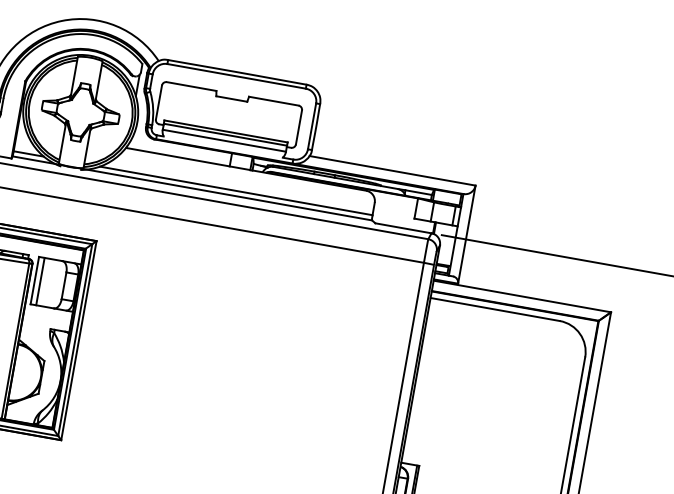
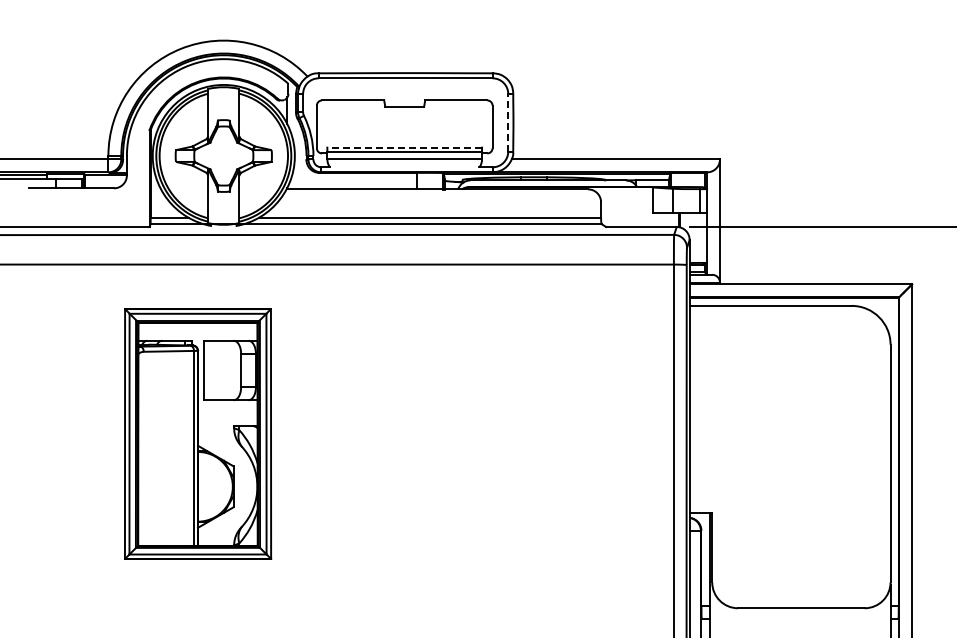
line: (312, 126) -> (508, 122), solid -> dashed
line: (225, 131) -> (404, 147), solid -> dashed
line: (40, 281) -> (211, 370), removed

